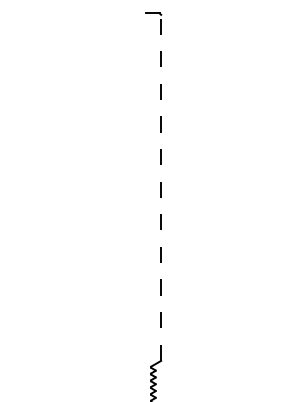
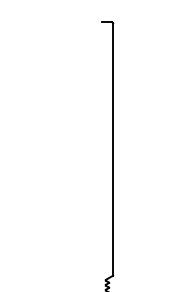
line: (161, 187) -> (113, 149), dashed -> solid

